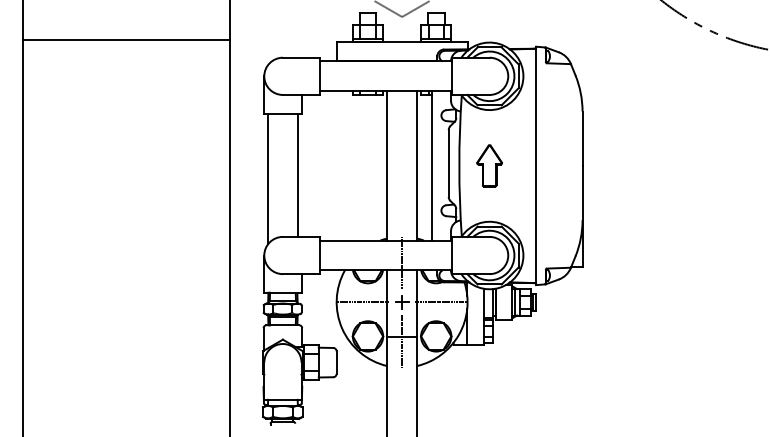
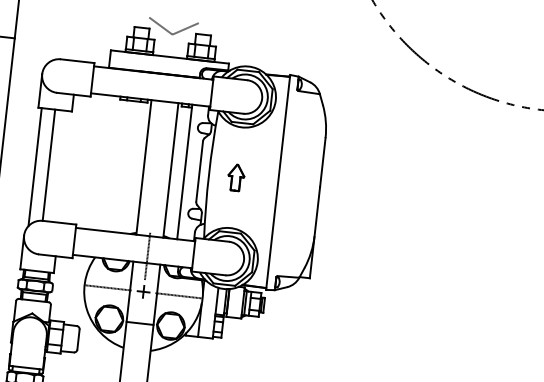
part: (489, 165) -> (236, 177), size x0.7
line: (297, 174) -> (48, 164), moved
line: (402, 341) -> (139, 327), removed

